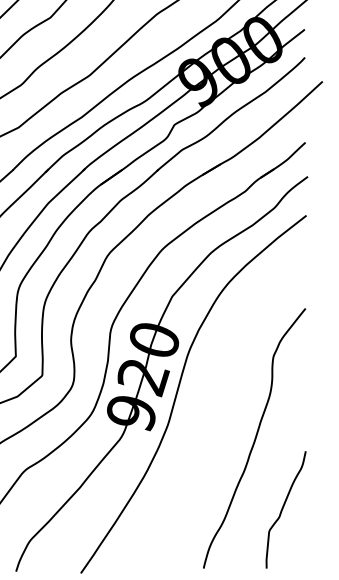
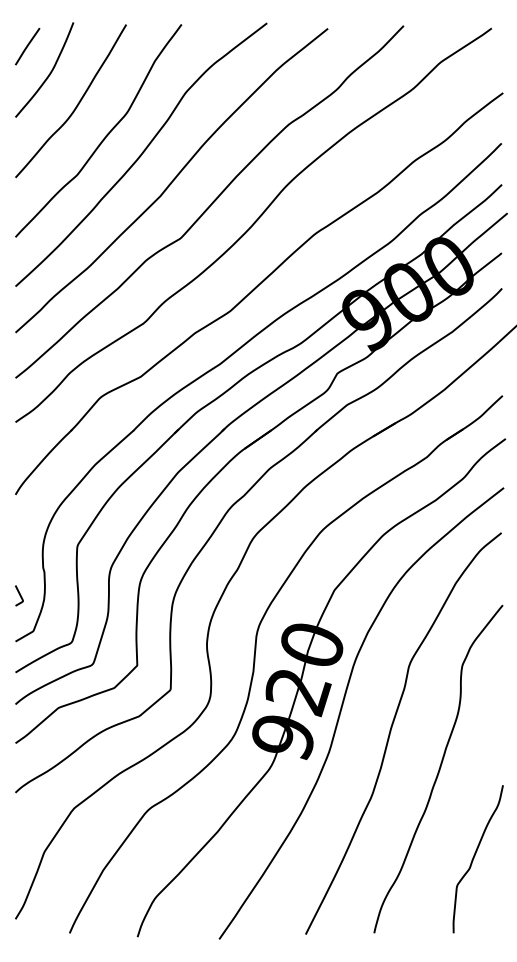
curve: (218, 406) -> (392, 728), added

